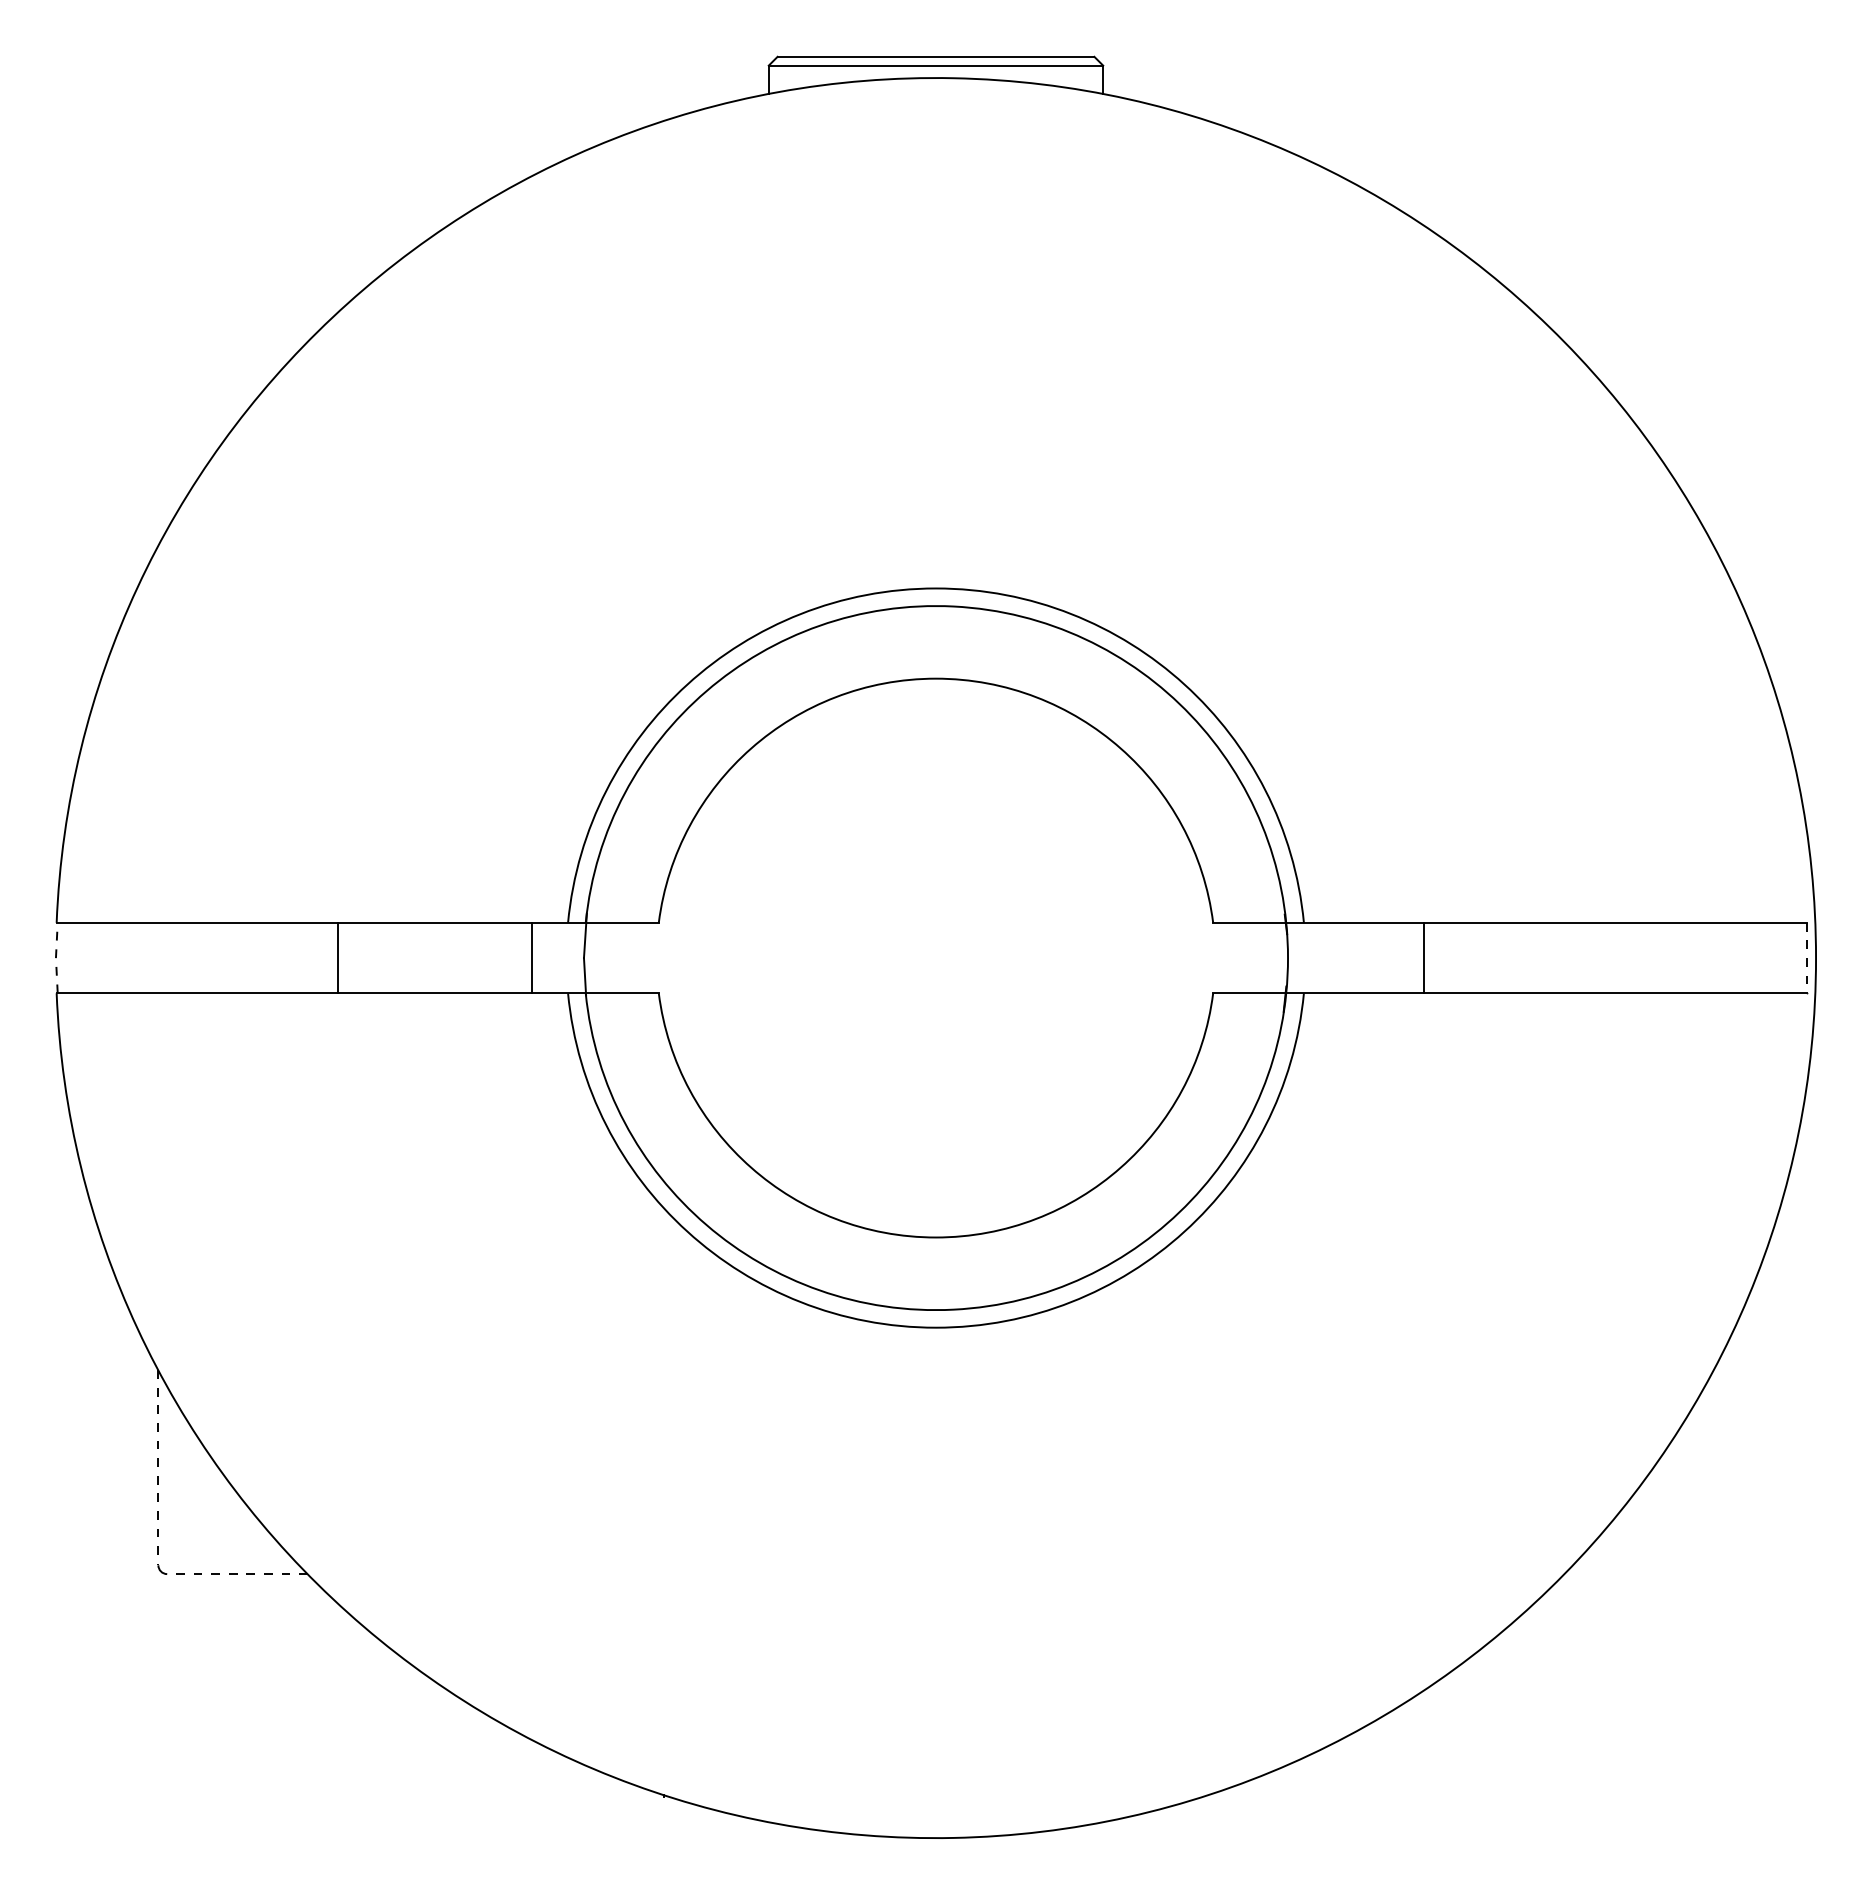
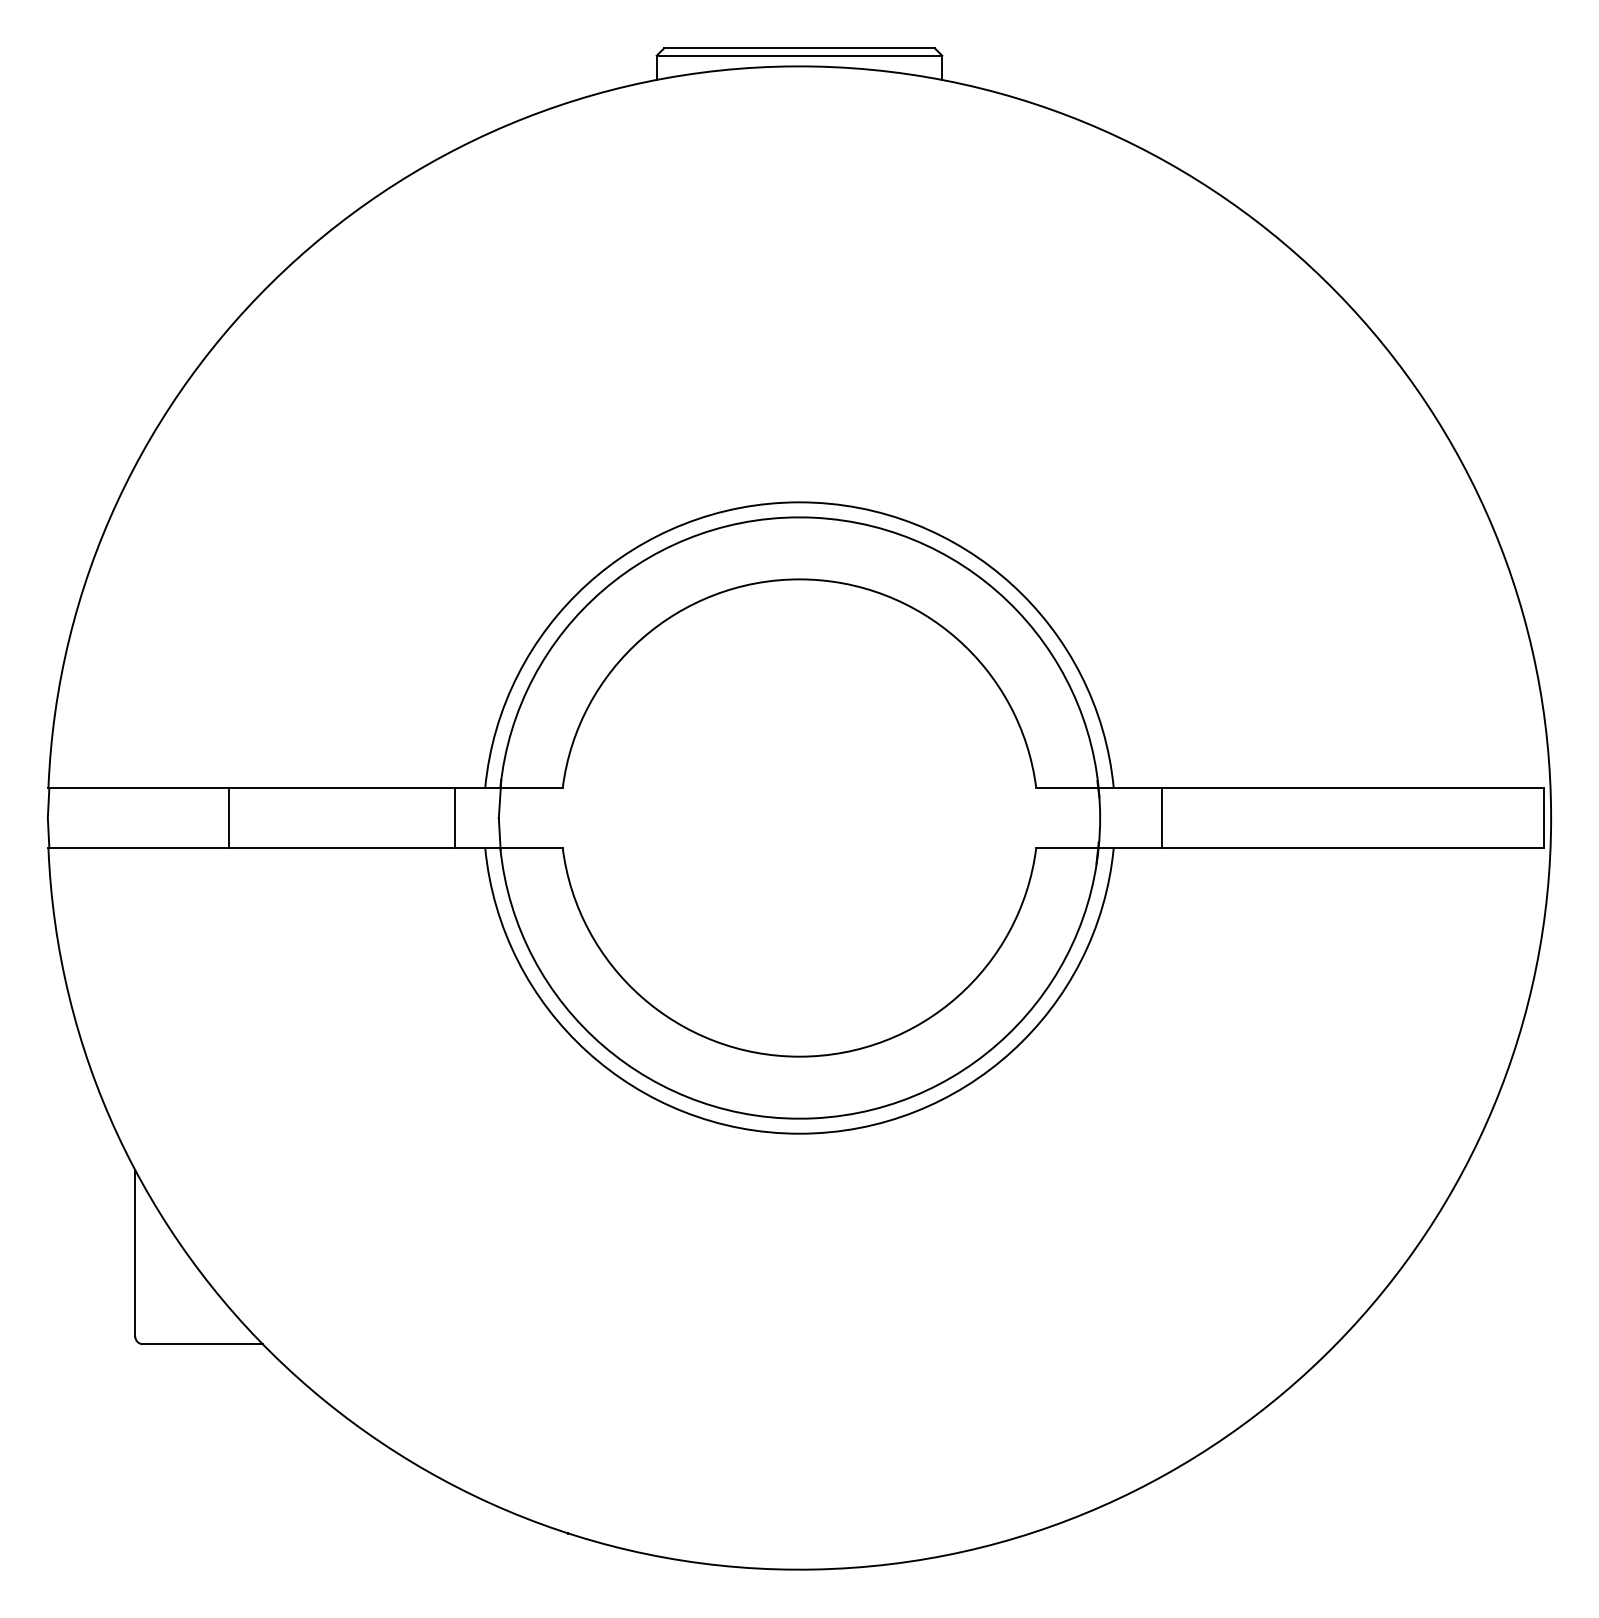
line: (338, 957) -> (229, 817), moved
line: (1424, 957) -> (1162, 817), moved
line: (55, 958) -> (47, 818), dashed -> solid
line: (1807, 958) -> (1543, 818), dashed -> solid
line: (158, 1467) -> (135, 1253), dashed -> solid
line: (237, 1574) -> (202, 1344), dashed -> solid

